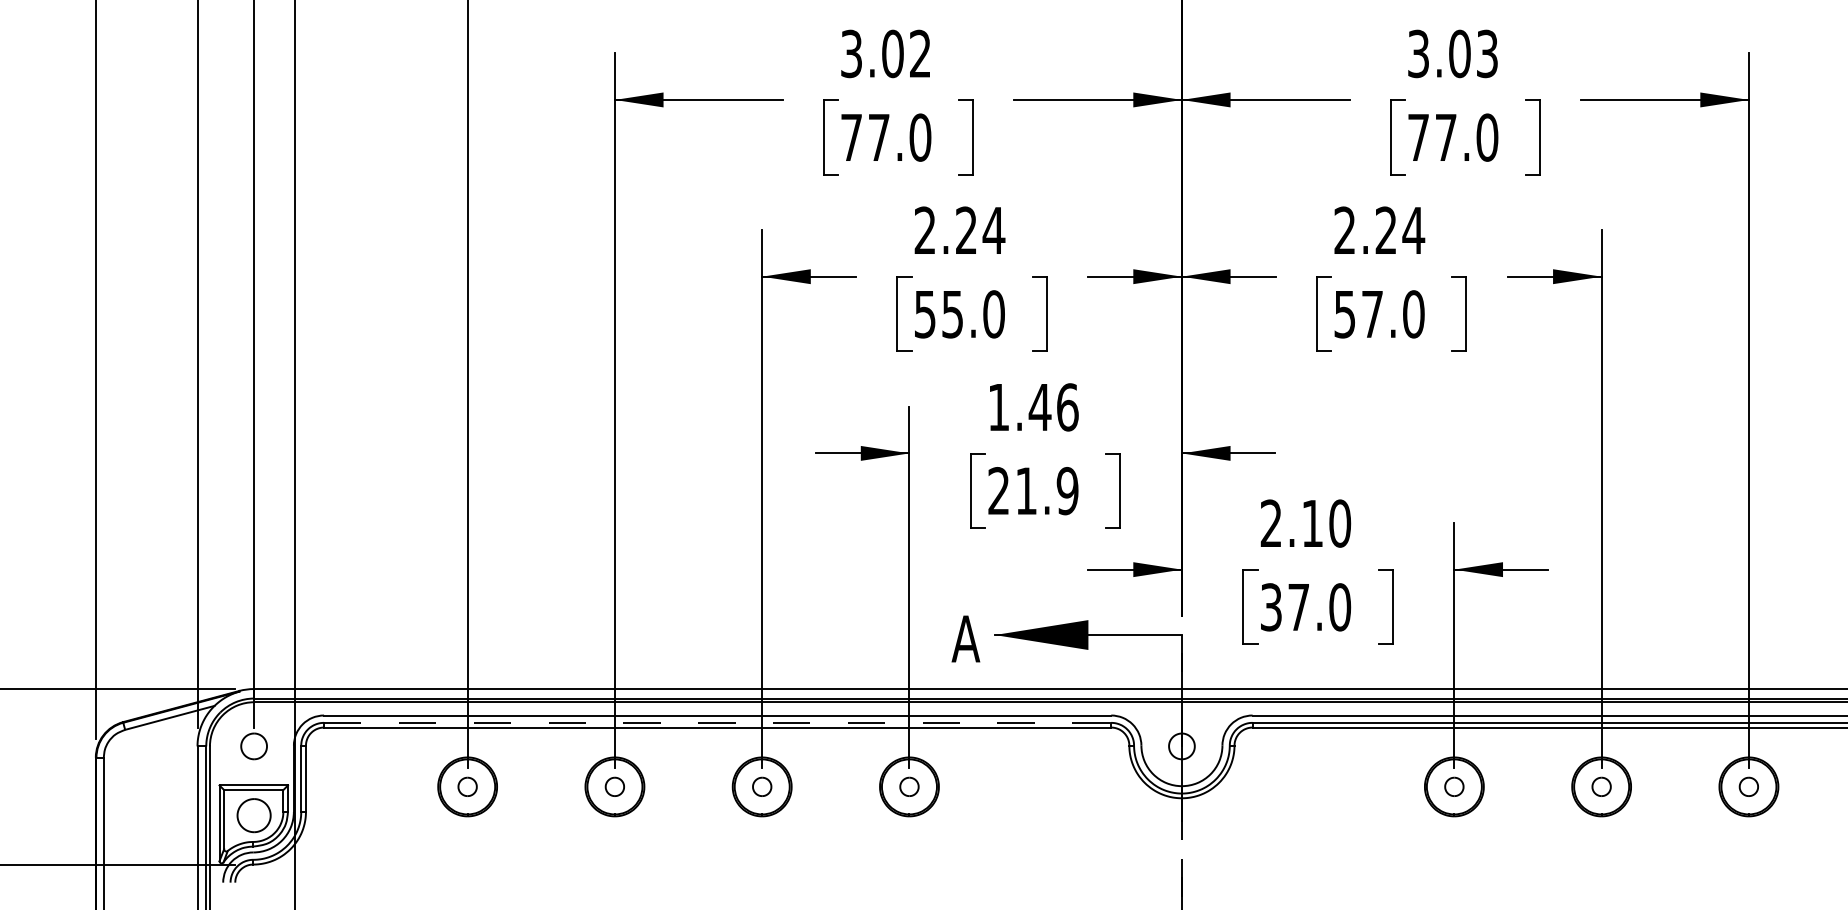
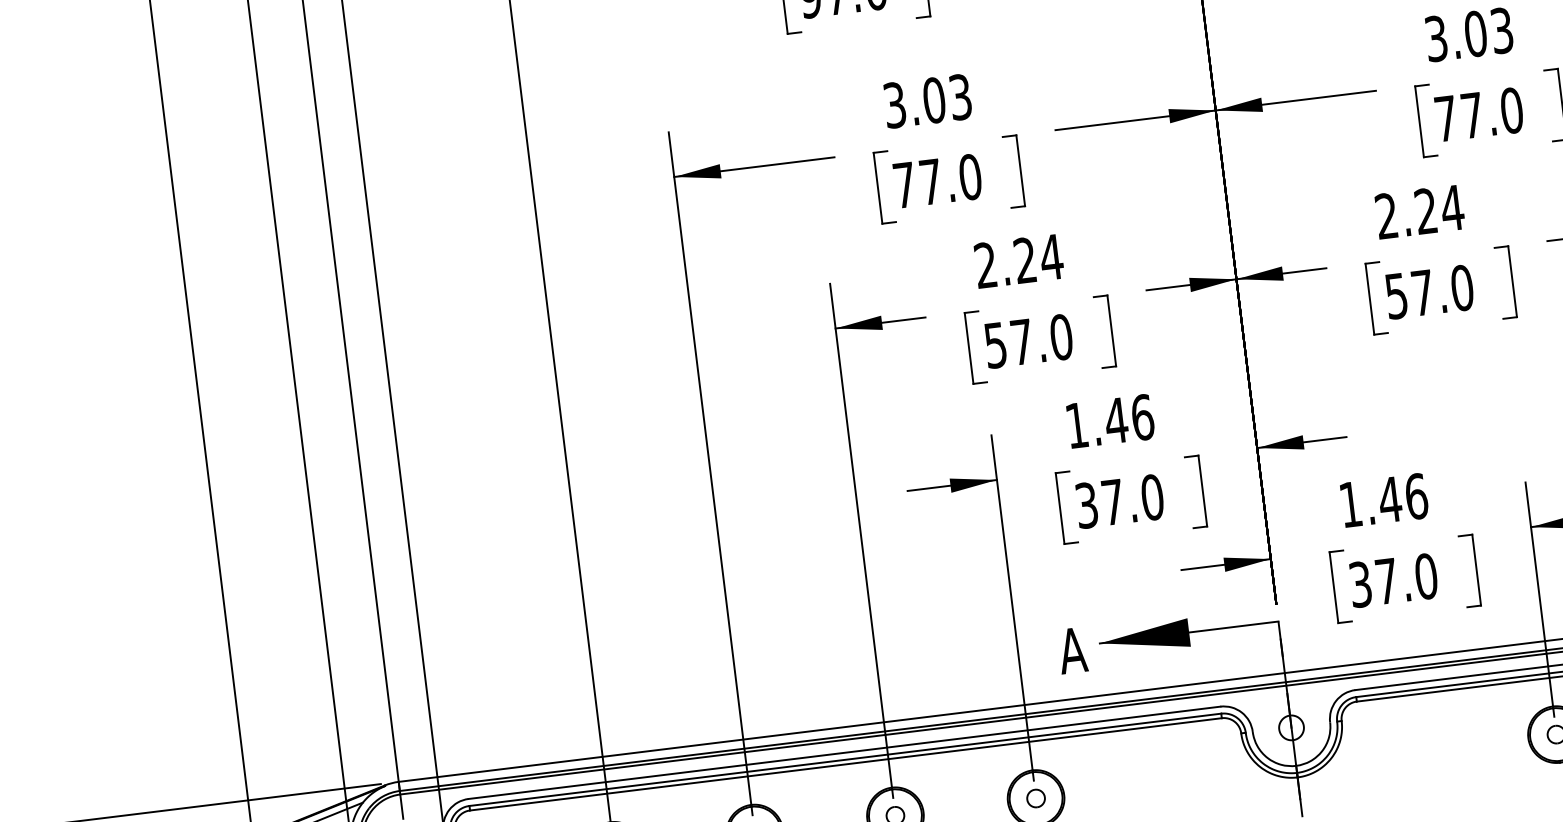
text: (920, 54) -> (960, 97), 3.02 -> 3.03
text: (952, 314) -> (1021, 342), 55.0 -> 57.0
text: (1033, 491) -> (1119, 501), 21.9 -> 37.0
text: (1305, 523) -> (1383, 500), 2.10 -> 1.46
line: (717, 722) -> (845, 759), dashed -> solid

